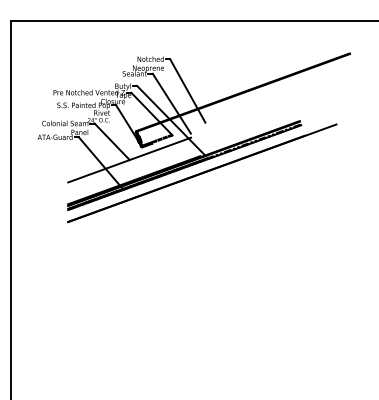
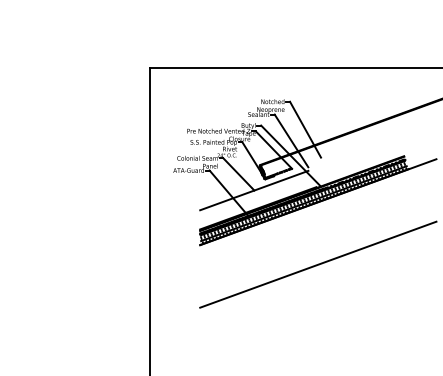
hatch: (185, 172) -> (303, 201), added
line: (202, 244) -> (318, 264), added

